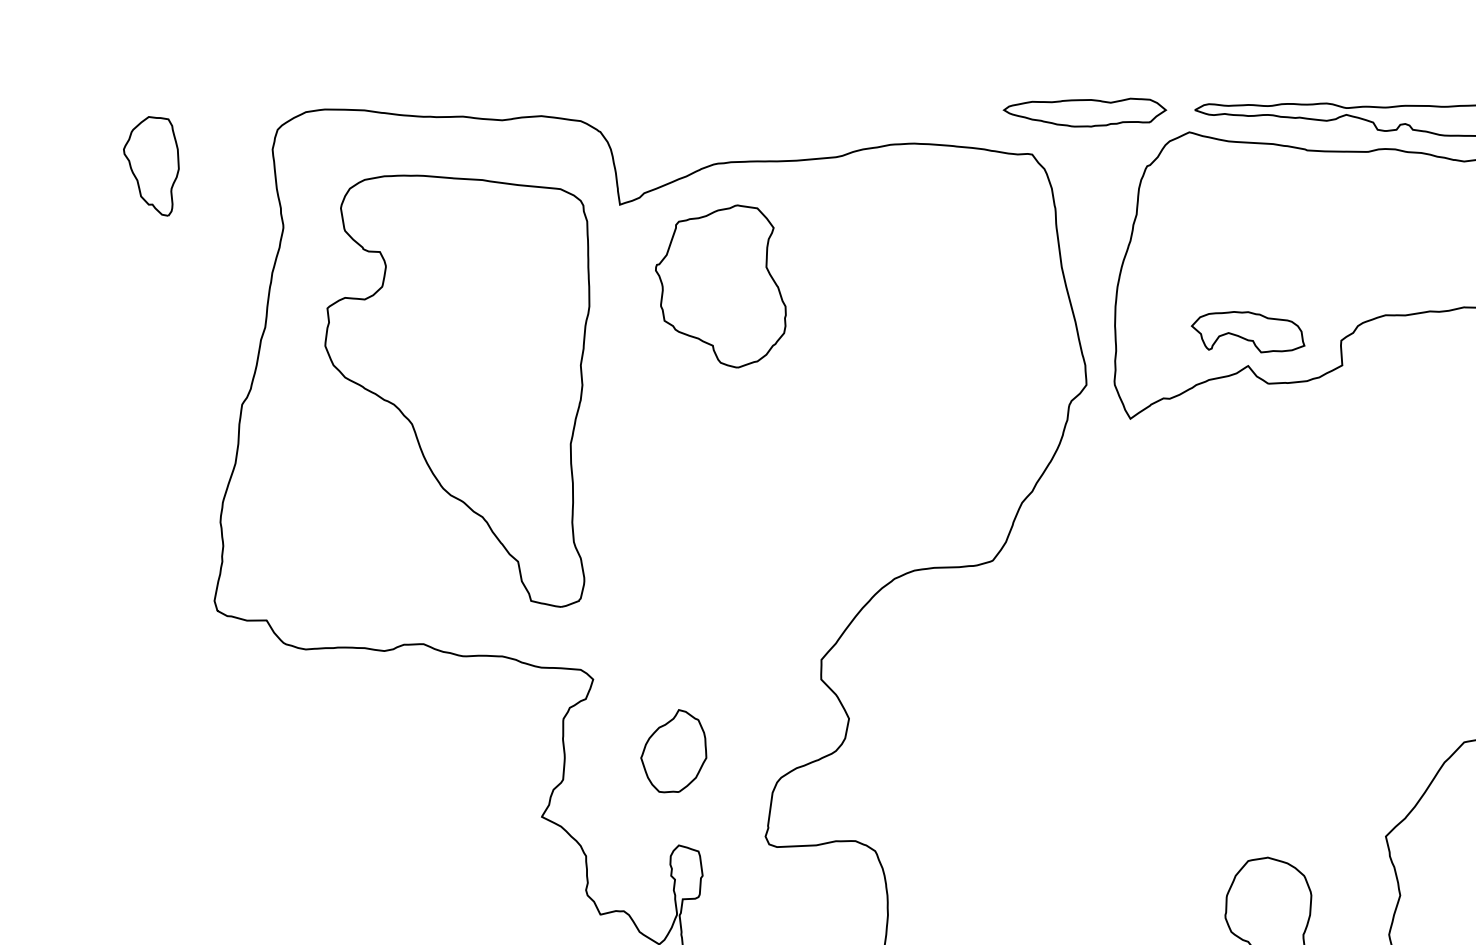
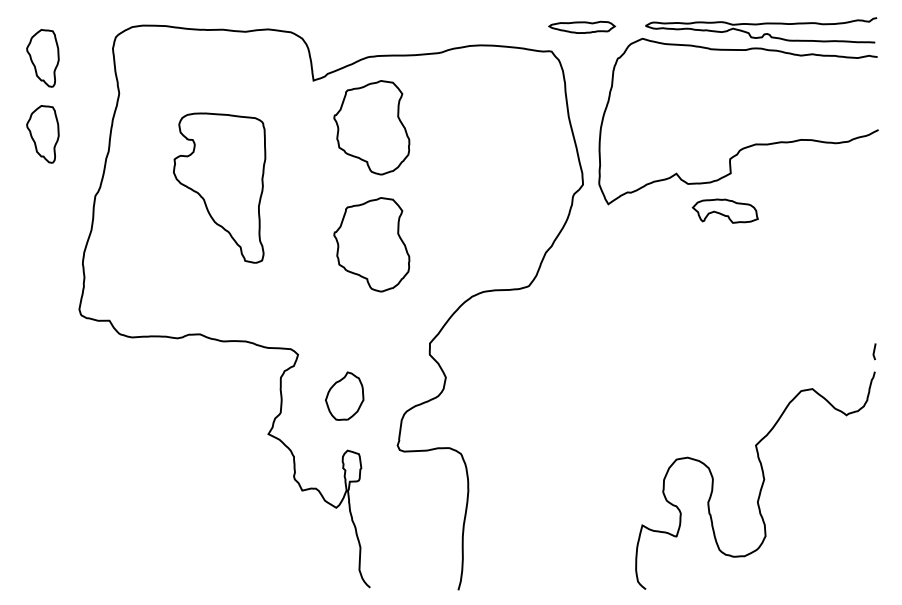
part: (1083, 112) -> (581, 27), size x0.7
part: (150, 298) -> (42, 134), added
part: (1246, 330) -> (724, 210), moved
part: (457, 389) -> (219, 187), size x0.6
part: (720, 488) -> (371, 244), added

